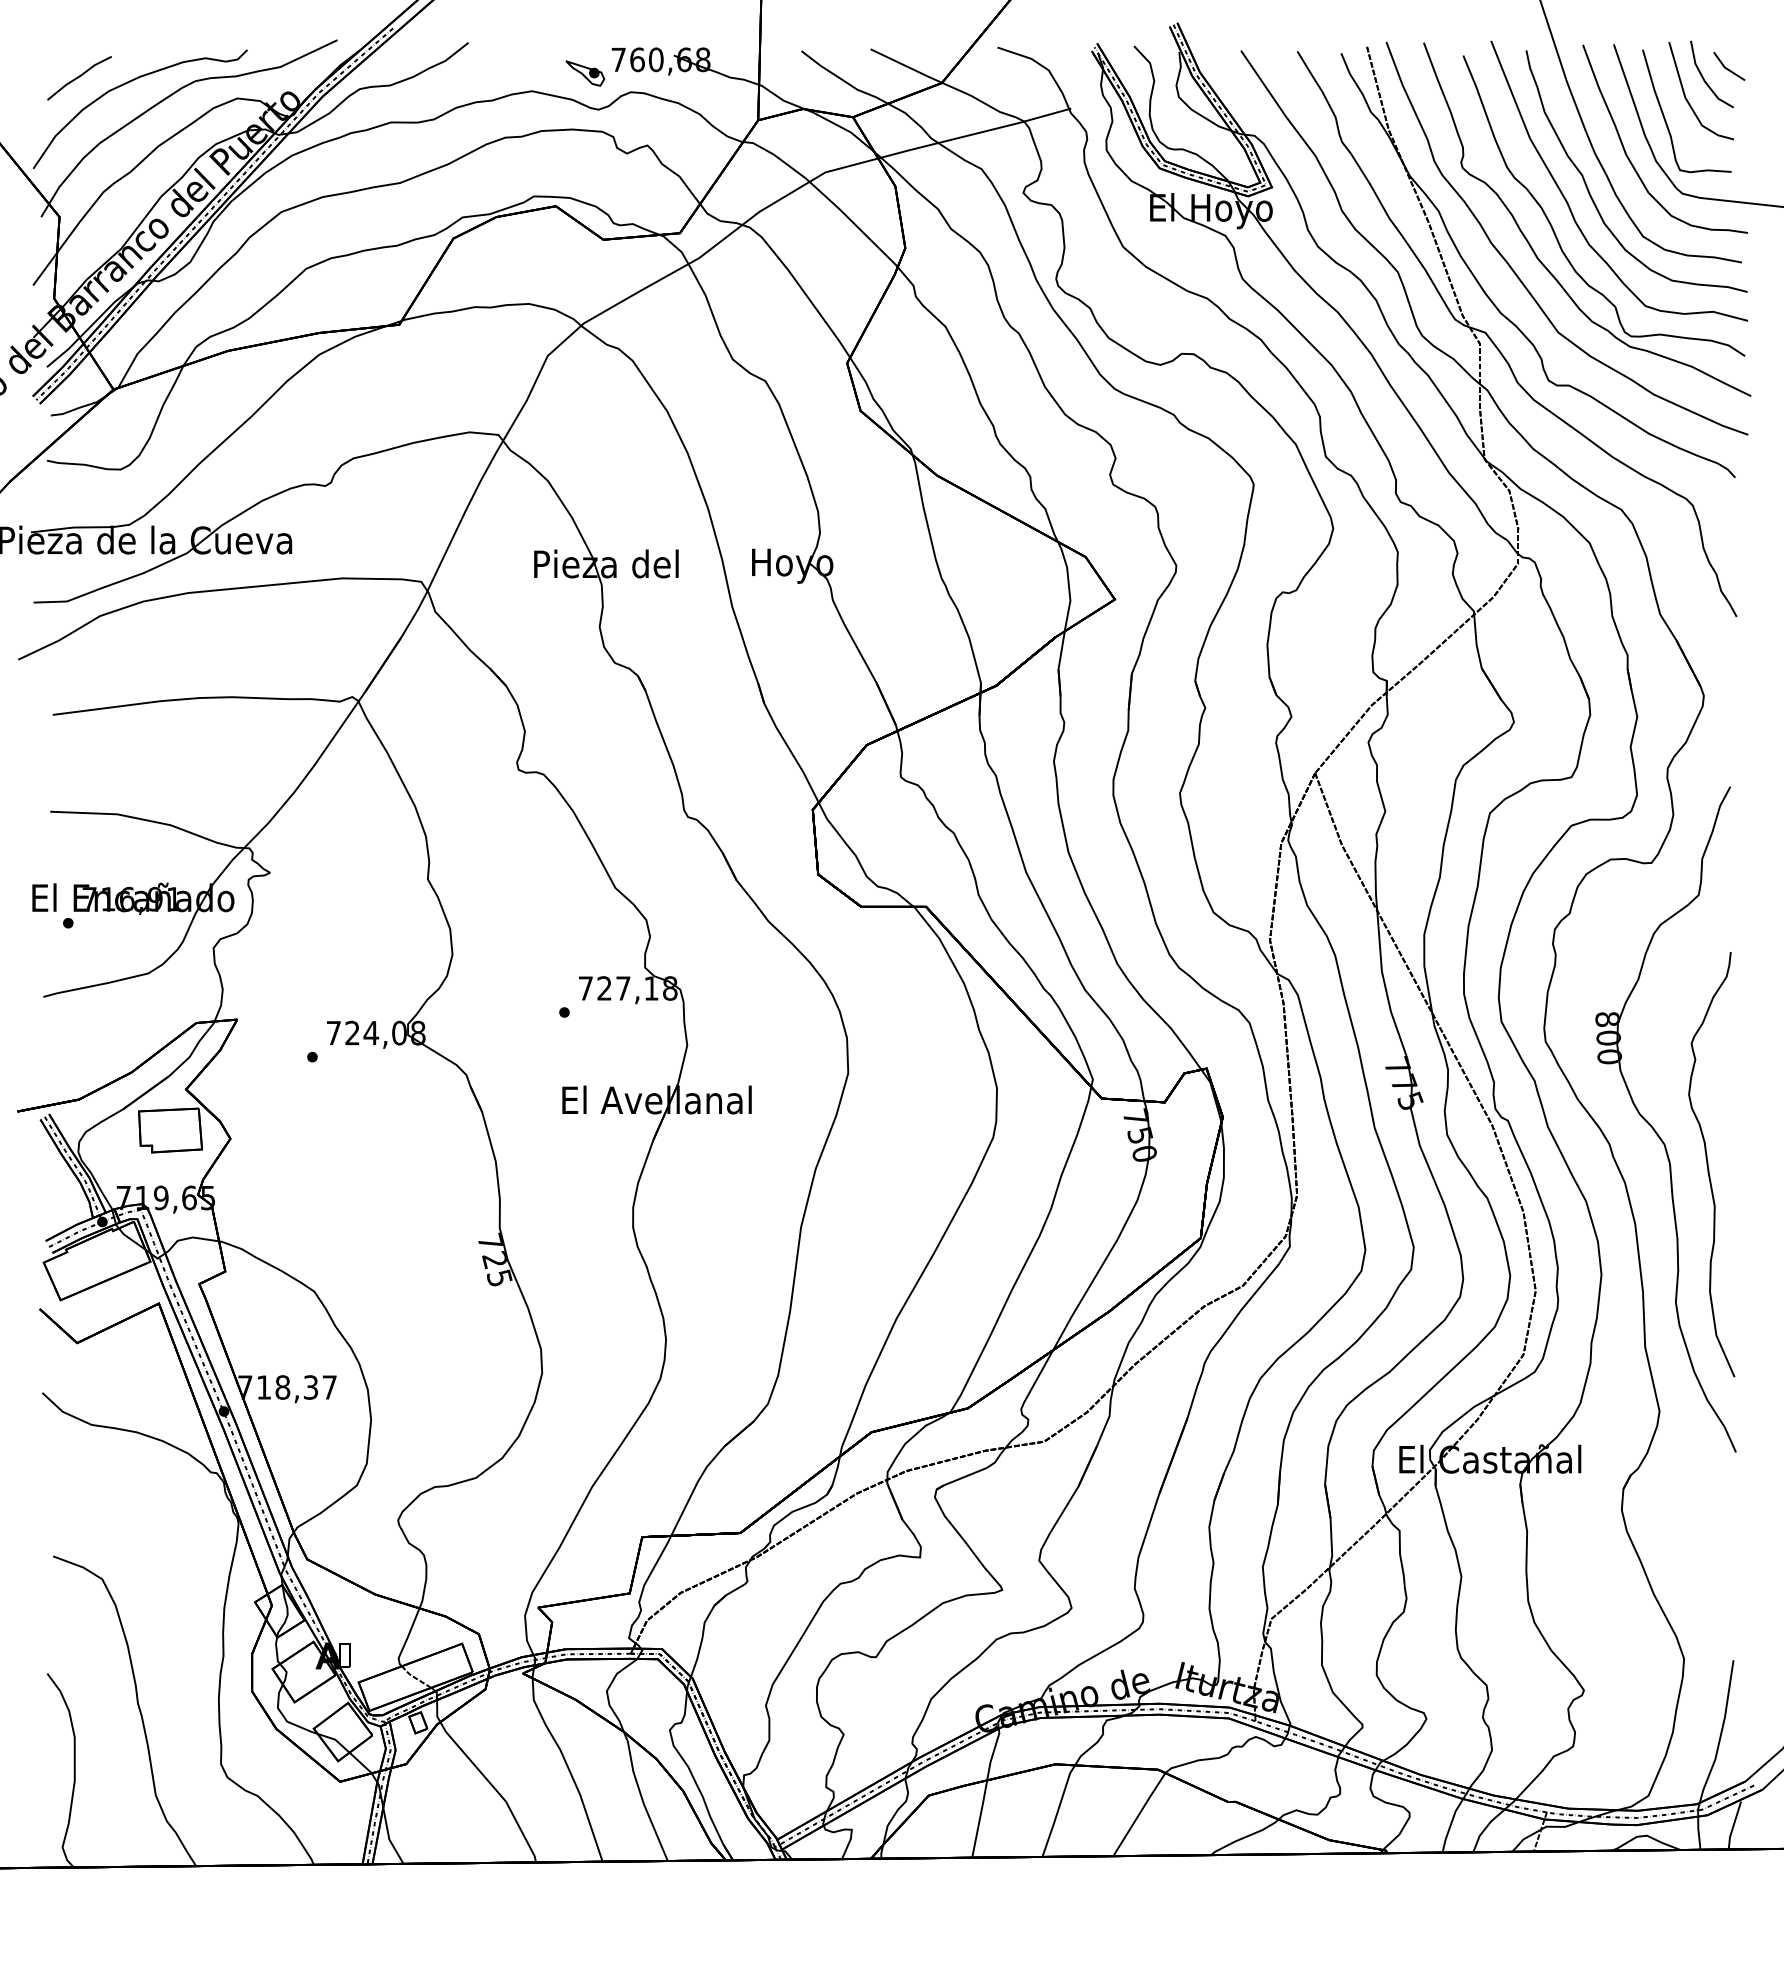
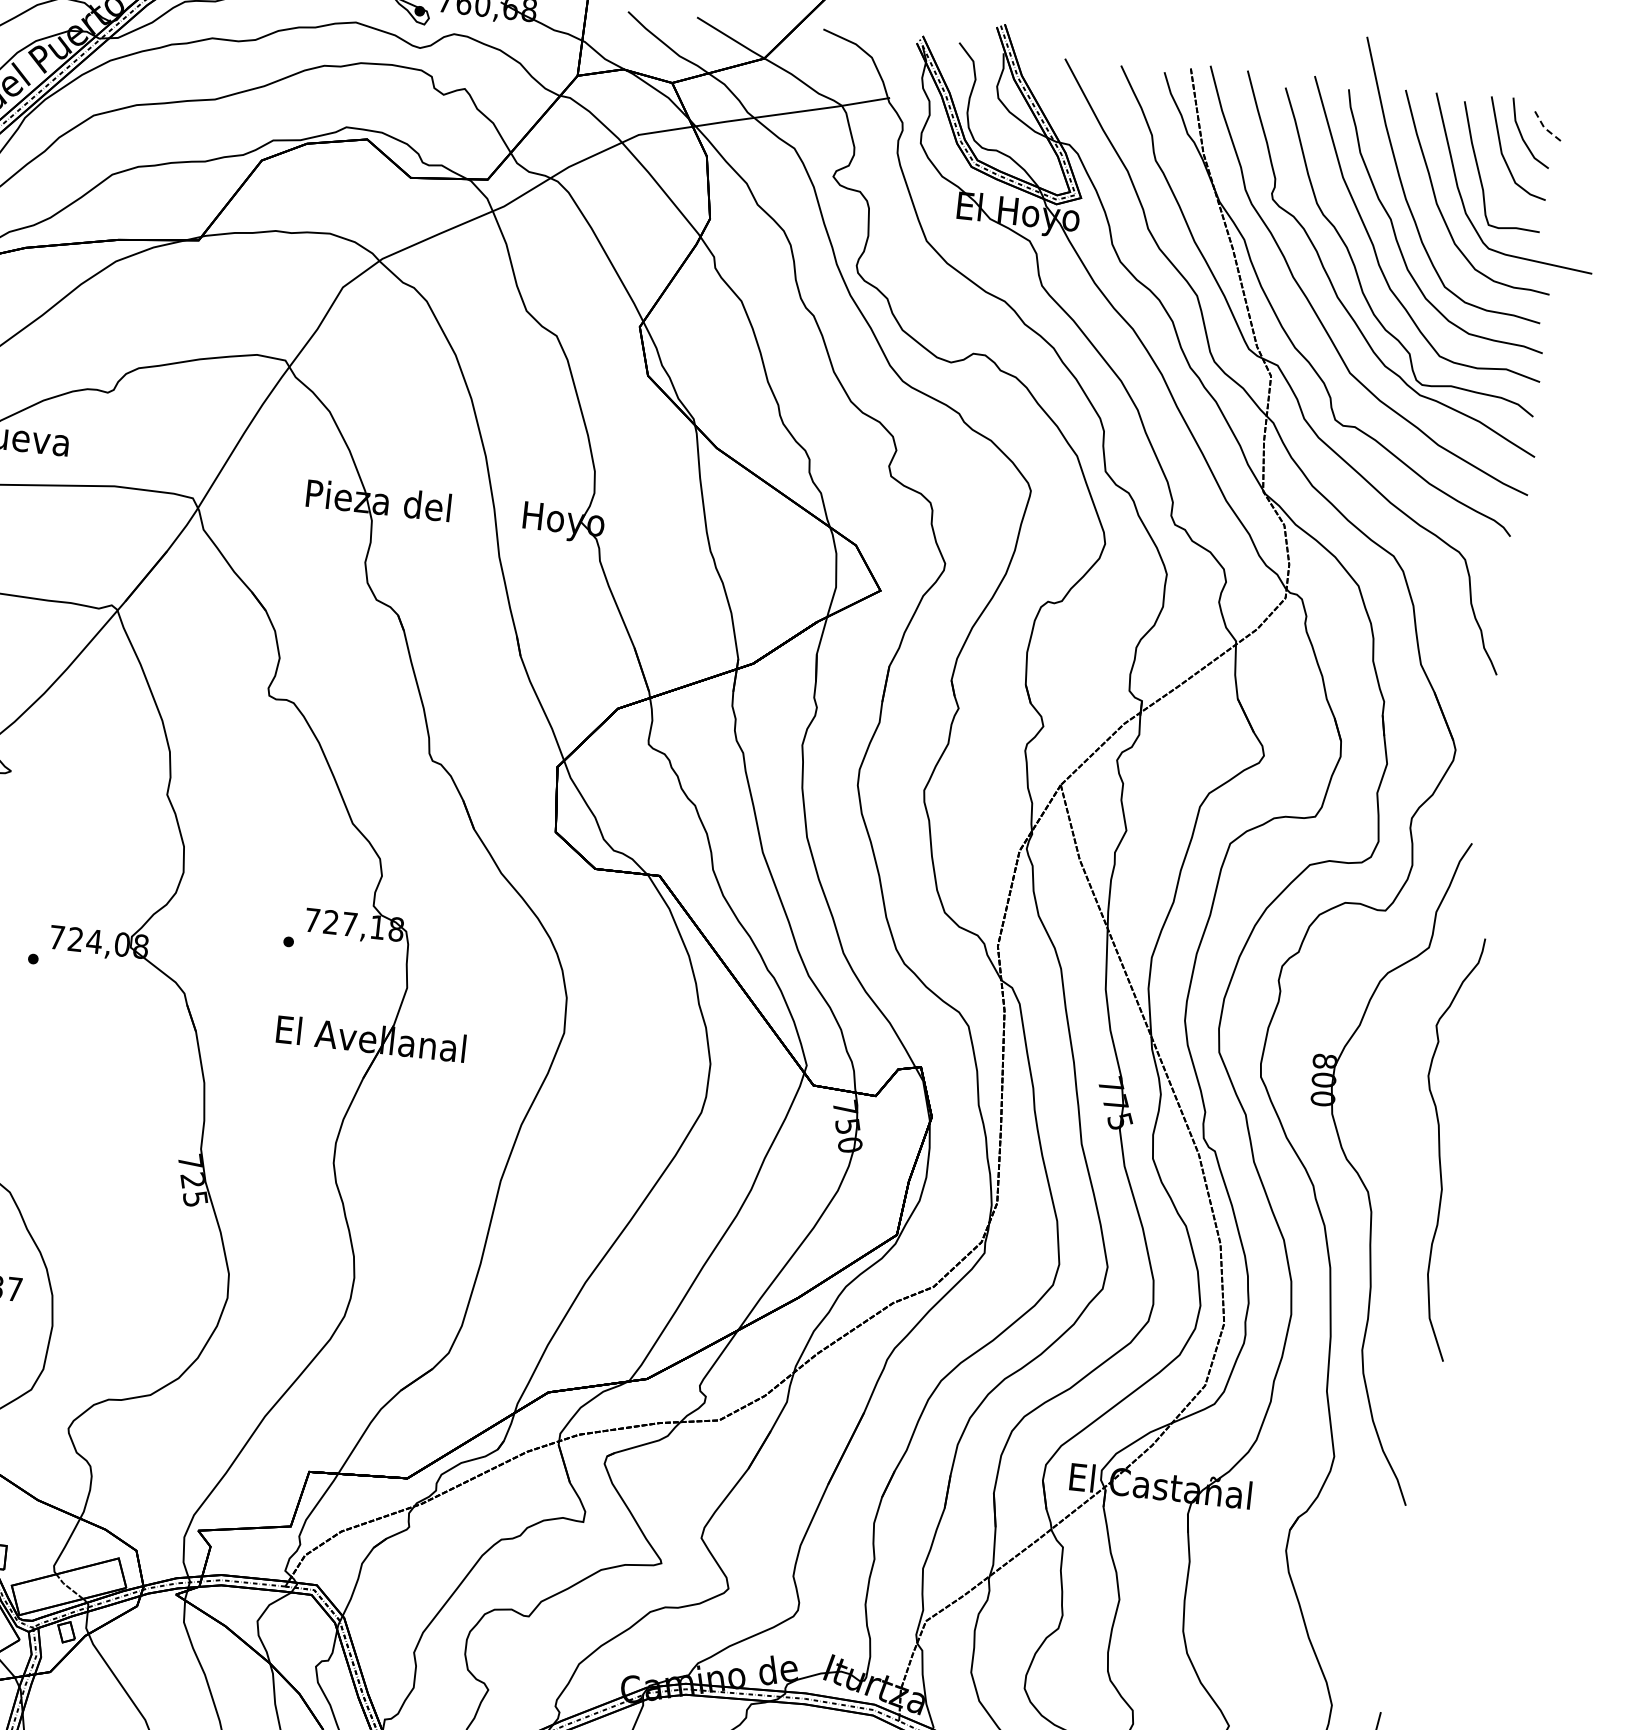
line: (1727, 69) -> (1546, 130), solid -> dashed
curve: (1708, 1164) -> (1440, 1147), moved

